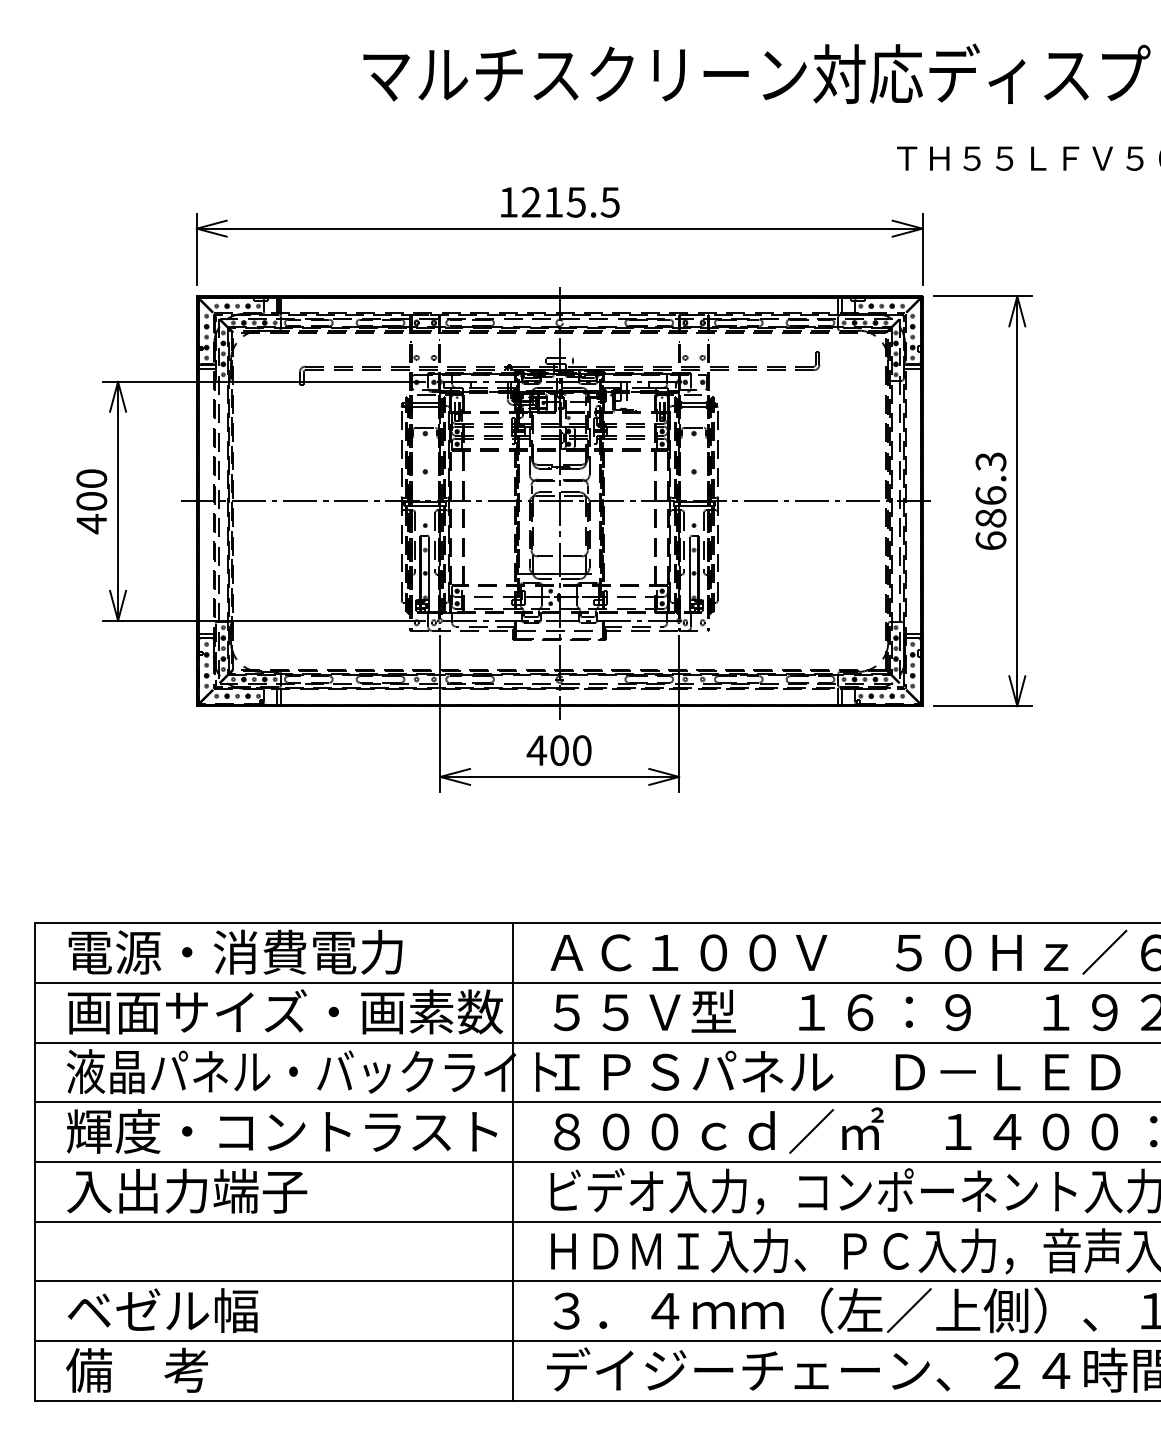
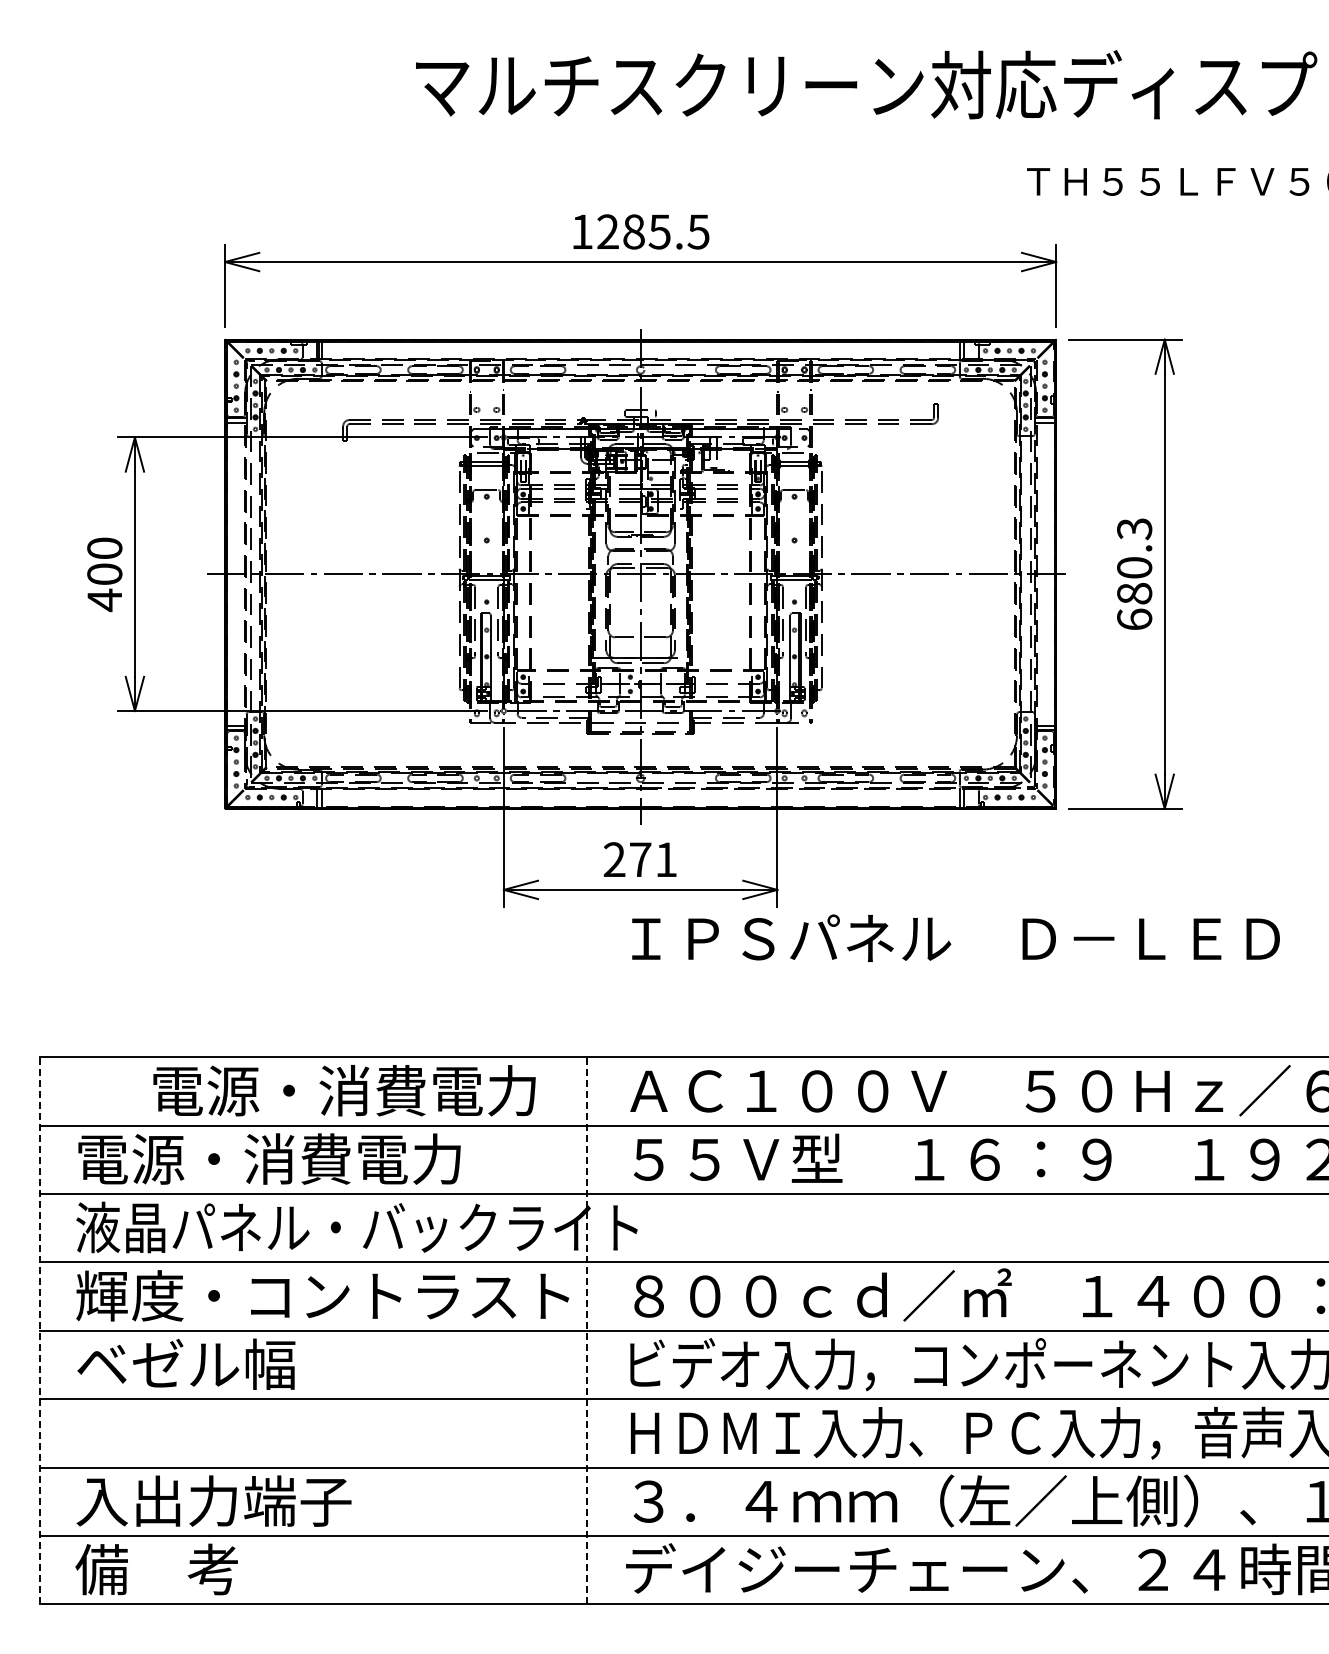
text: (553, 202) -> (633, 231), 1215.5 -> 1285.5
text: (990, 495) -> (1134, 567), 686.3 -> 680.3
text: (558, 750) -> (639, 859), 400 -> 271
text: (235, 952) -> (344, 1090), moved
text: (285, 1011) -> (326, 1158), 画面サイズ・画素数 -> 電源・消費電力
text: (837, 1070) -> (955, 937), moved
line: (34, 1161) -> (39, 1330), solid -> dashed
line: (513, 1161) -> (587, 1330), solid -> dashed
text: (186, 1191) -> (213, 1364), 入出力端子 -> ベゼル幅
text: (186, 1310) -> (213, 1500), ベゼル幅 -> 入出力端子

